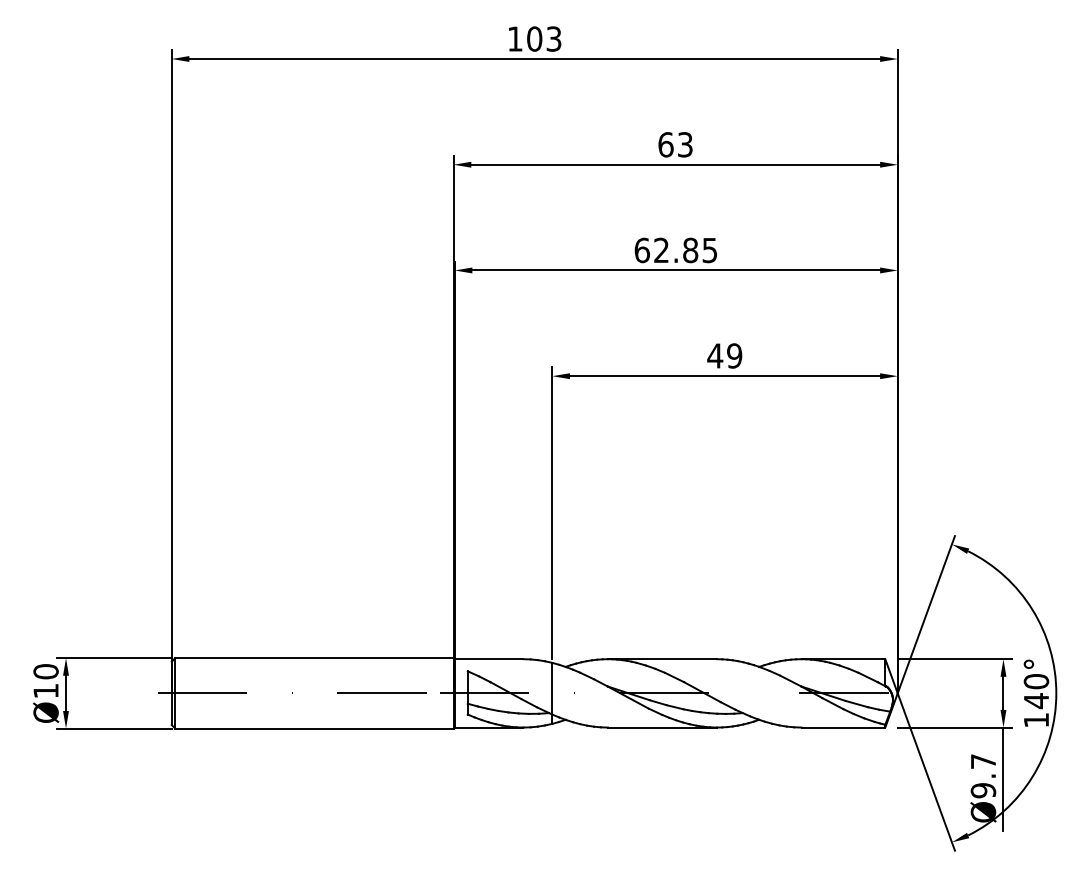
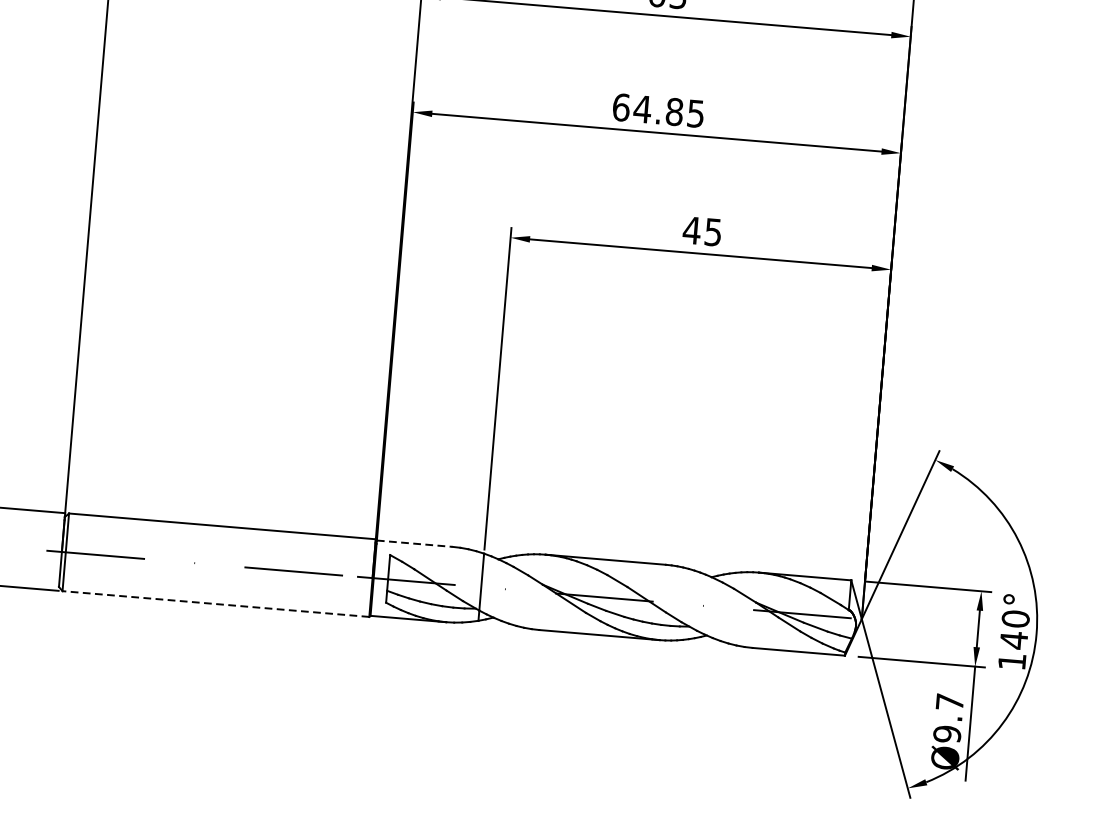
text: (661, 249) -> (642, 108), 62.85 -> 64.85
text: (734, 355) -> (713, 231), 49 -> 45
line: (489, 659) -> (415, 544), solid -> dashed
line: (313, 728) -> (214, 603), solid -> dashed

